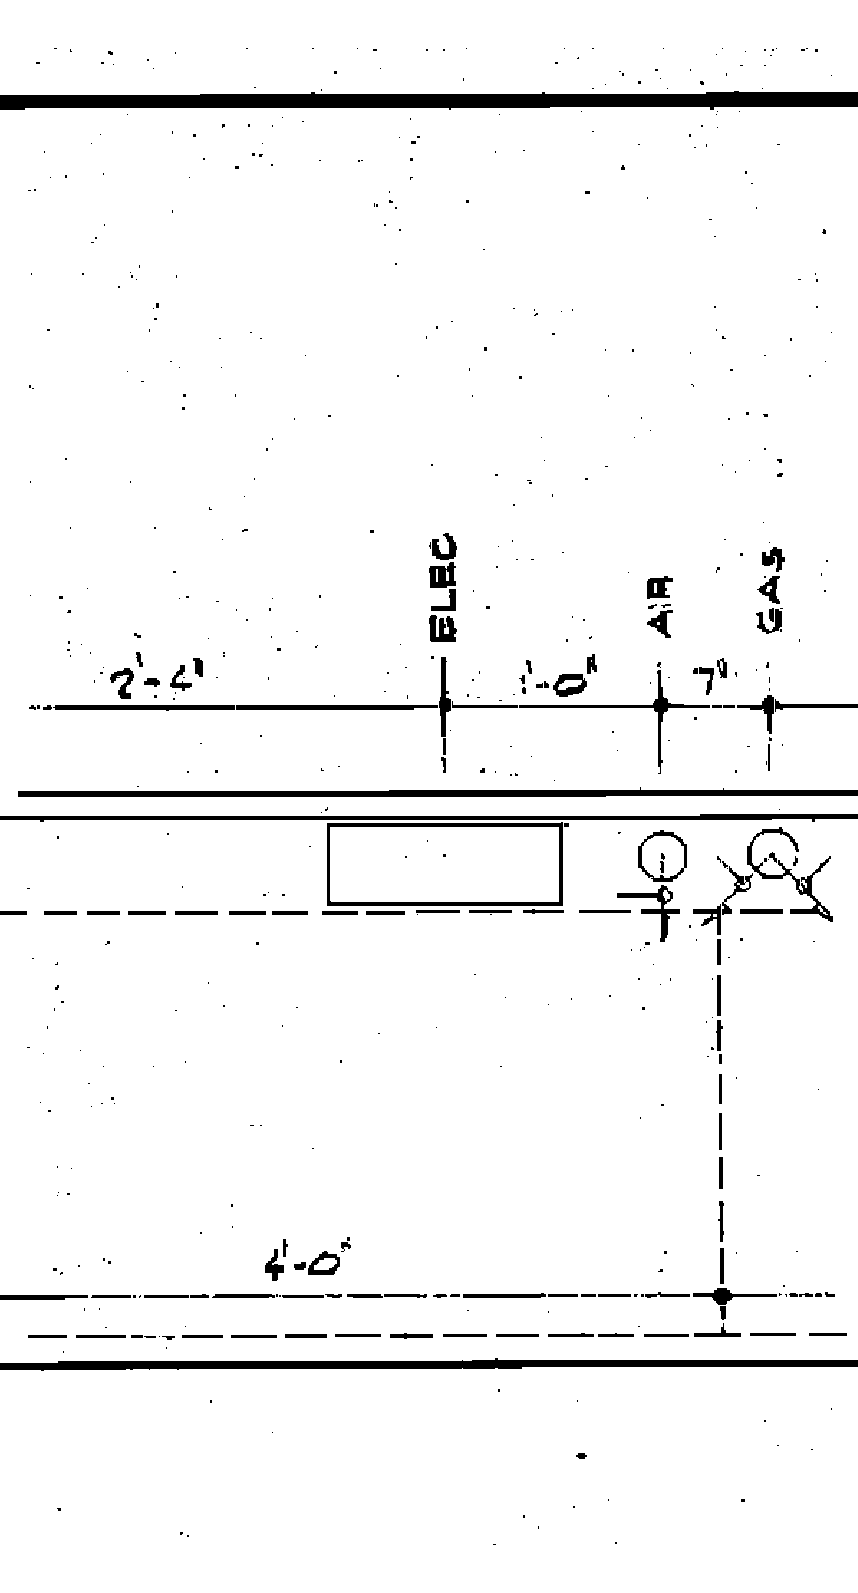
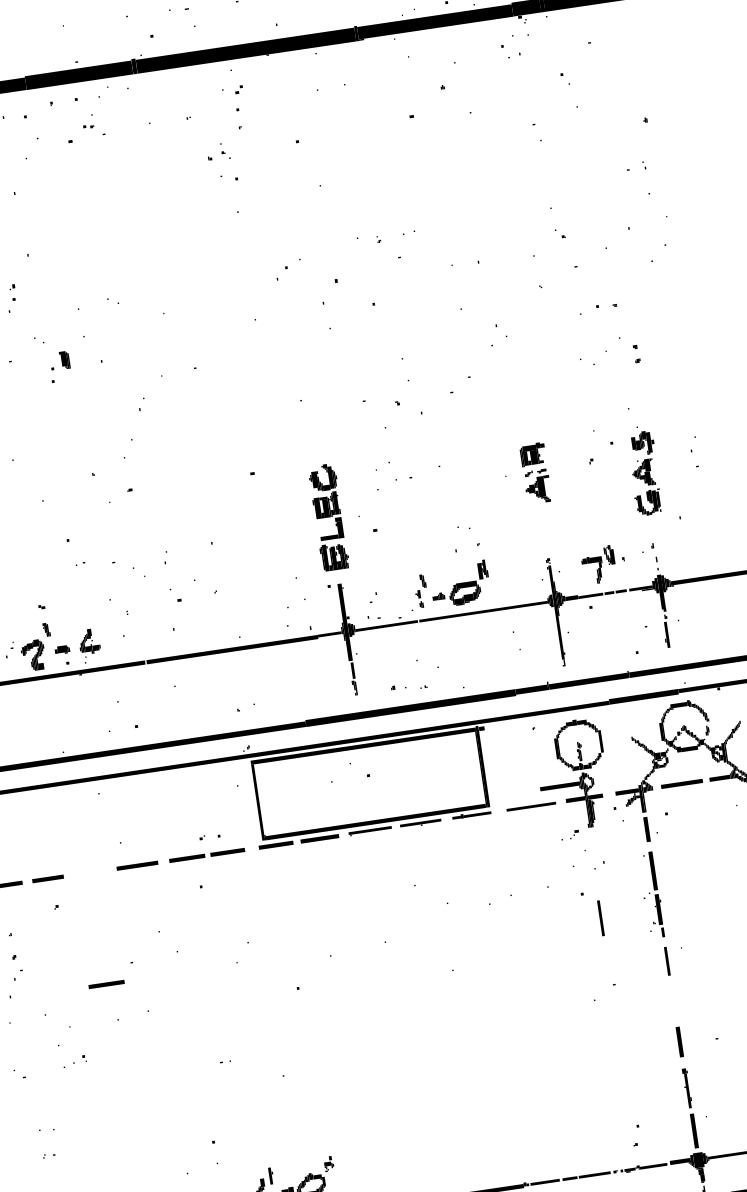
part: (659, 606) -> (535, 472), moved
part: (197, 667) -> (64, 360), moved
line: (146, 912) -> (106, 984), moved
line: (720, 1131) -> (601, 918), moved

